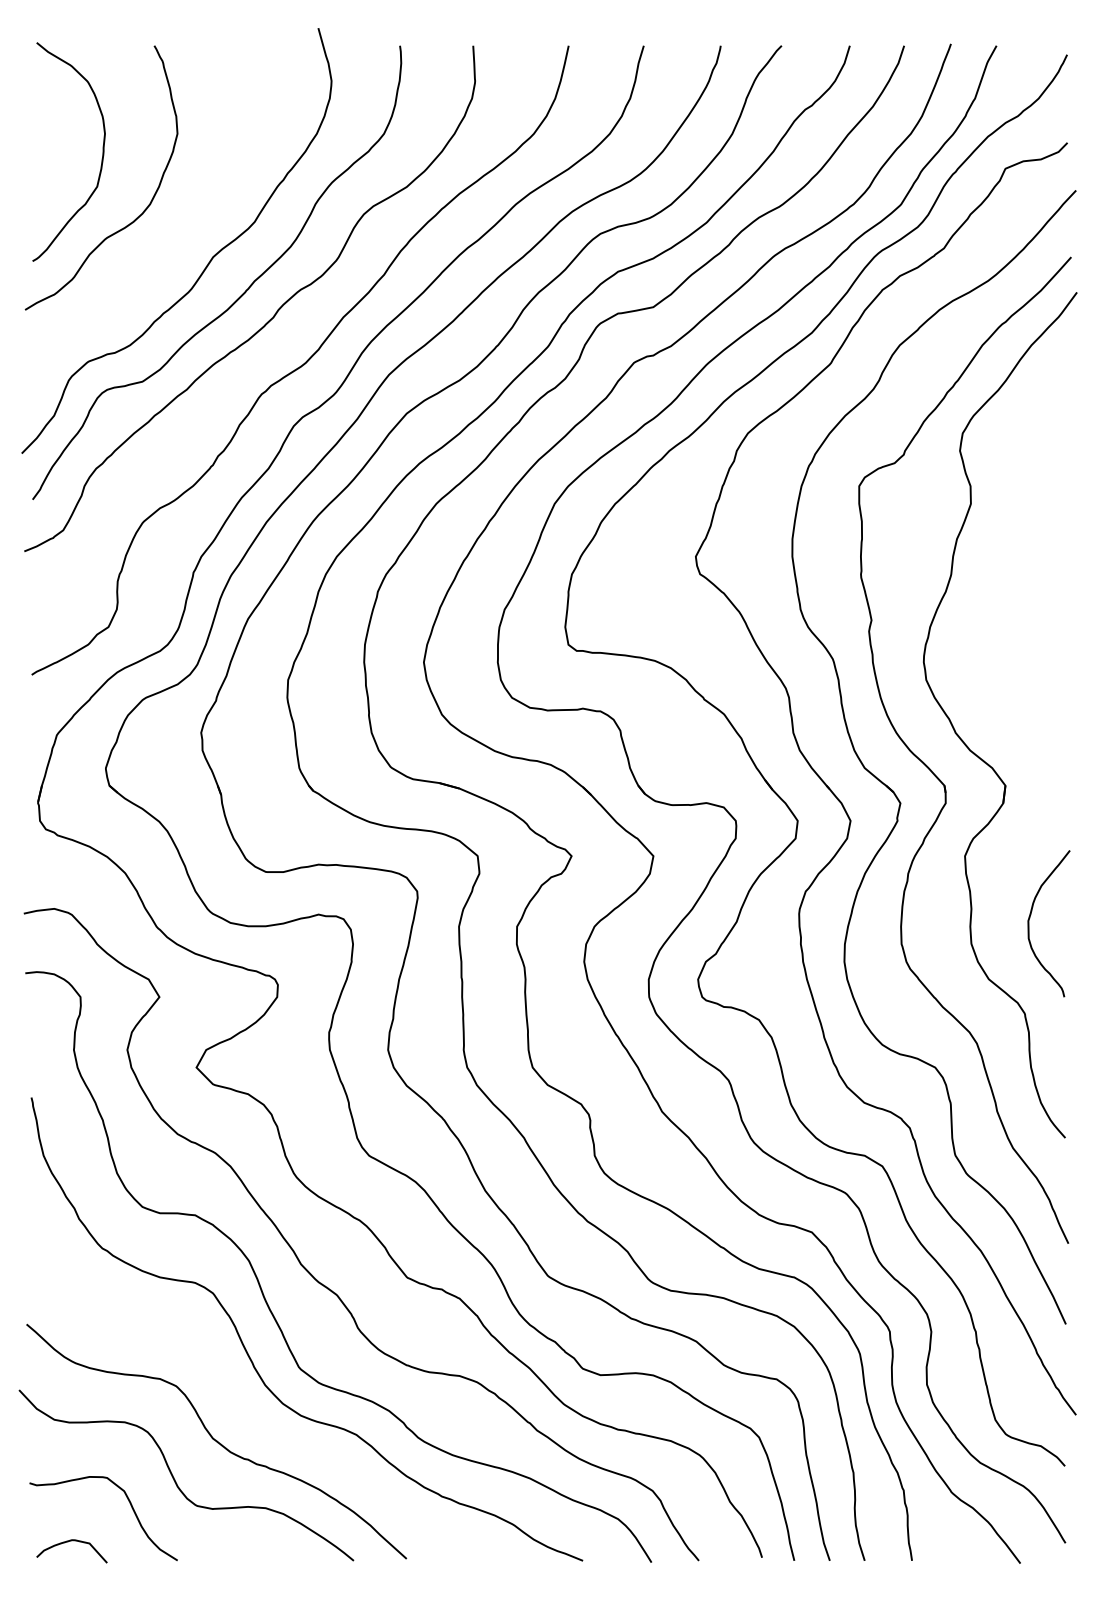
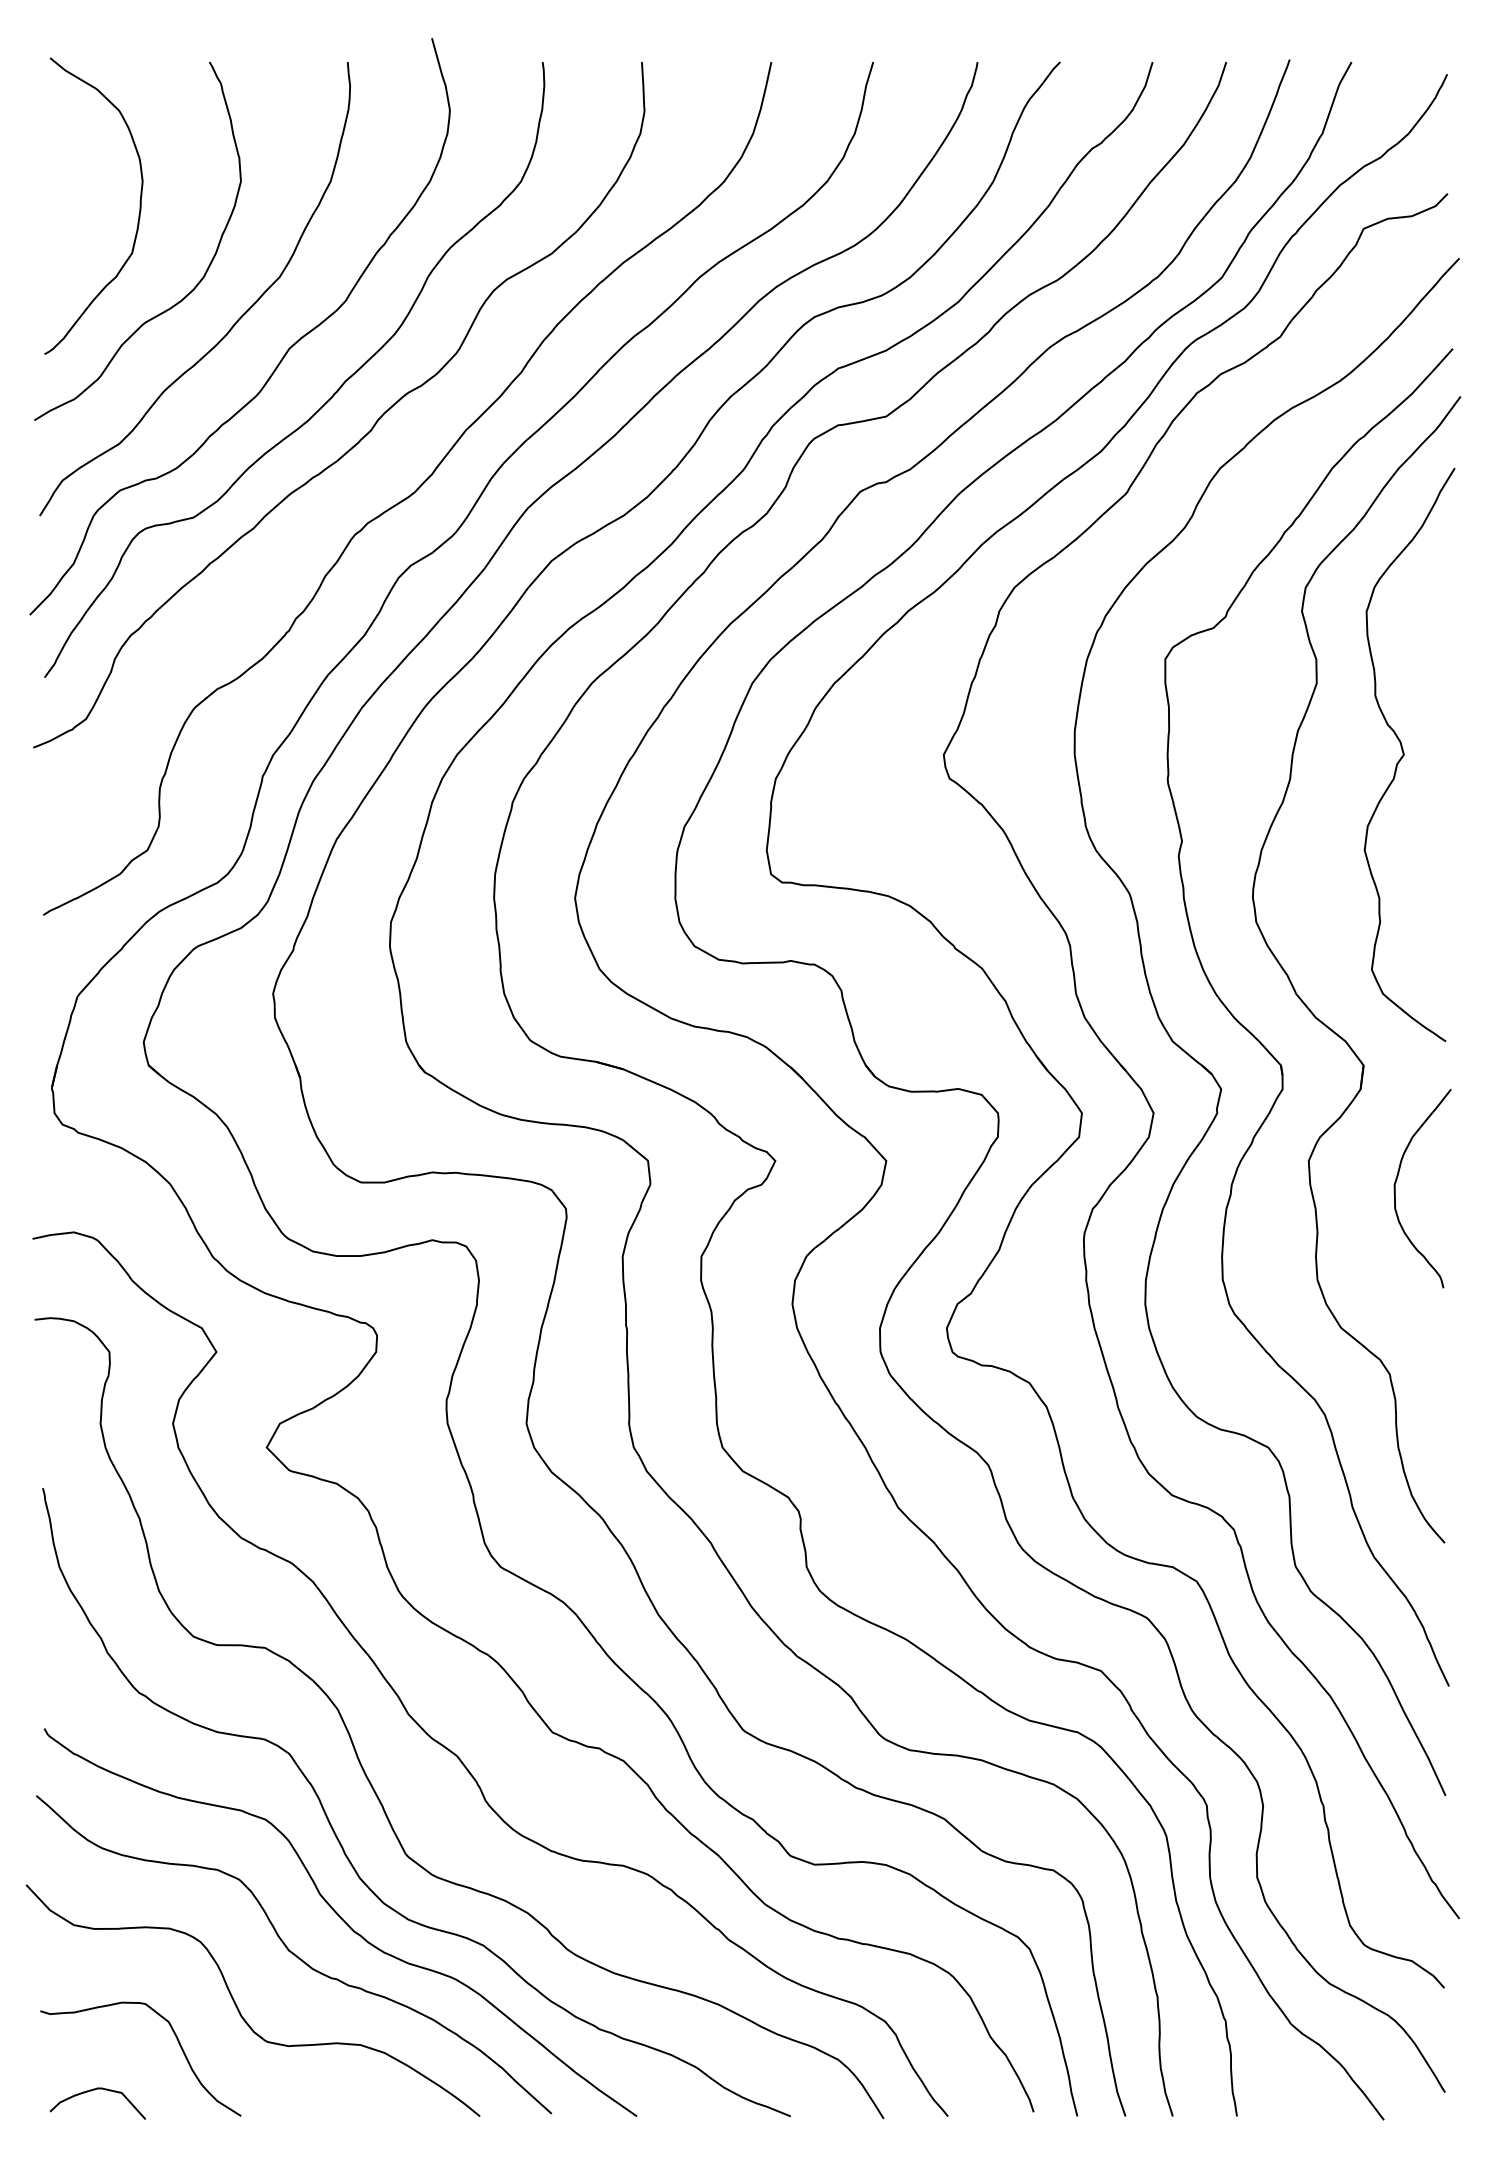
curve: (170, 240) -> (231, 326), added
curve: (1035, 556) -> (1404, 754), added
curve: (1030, 917) -> (1397, 1179), moved
curve: (252, 1416) -> (342, 1920), added

